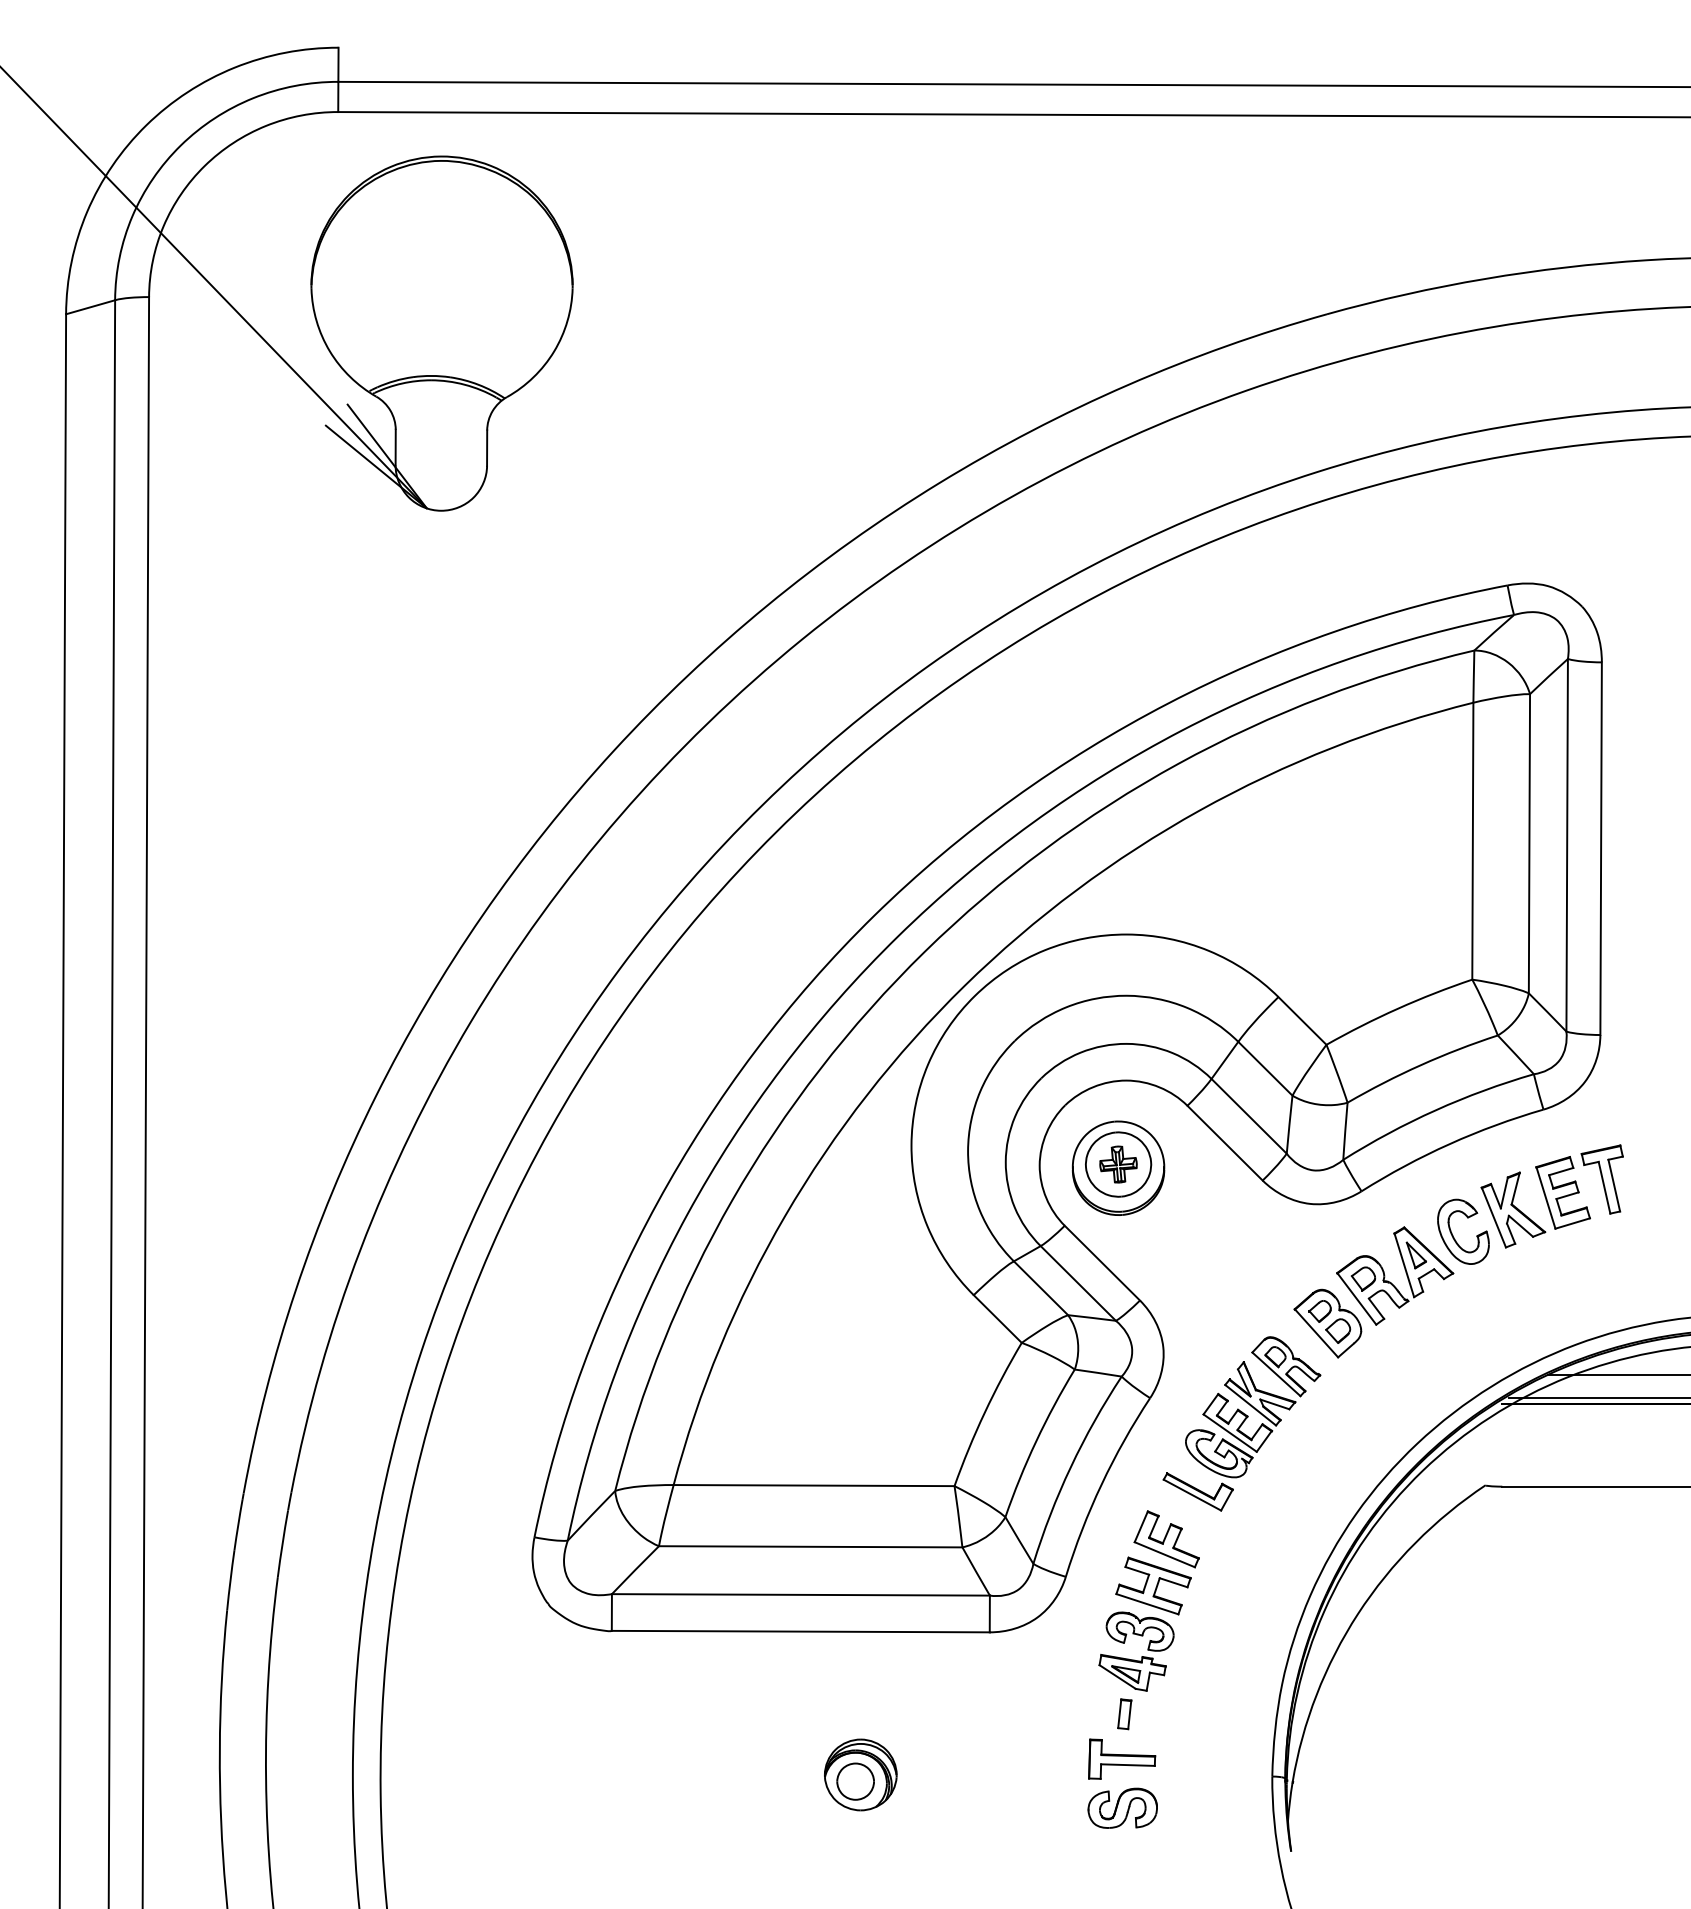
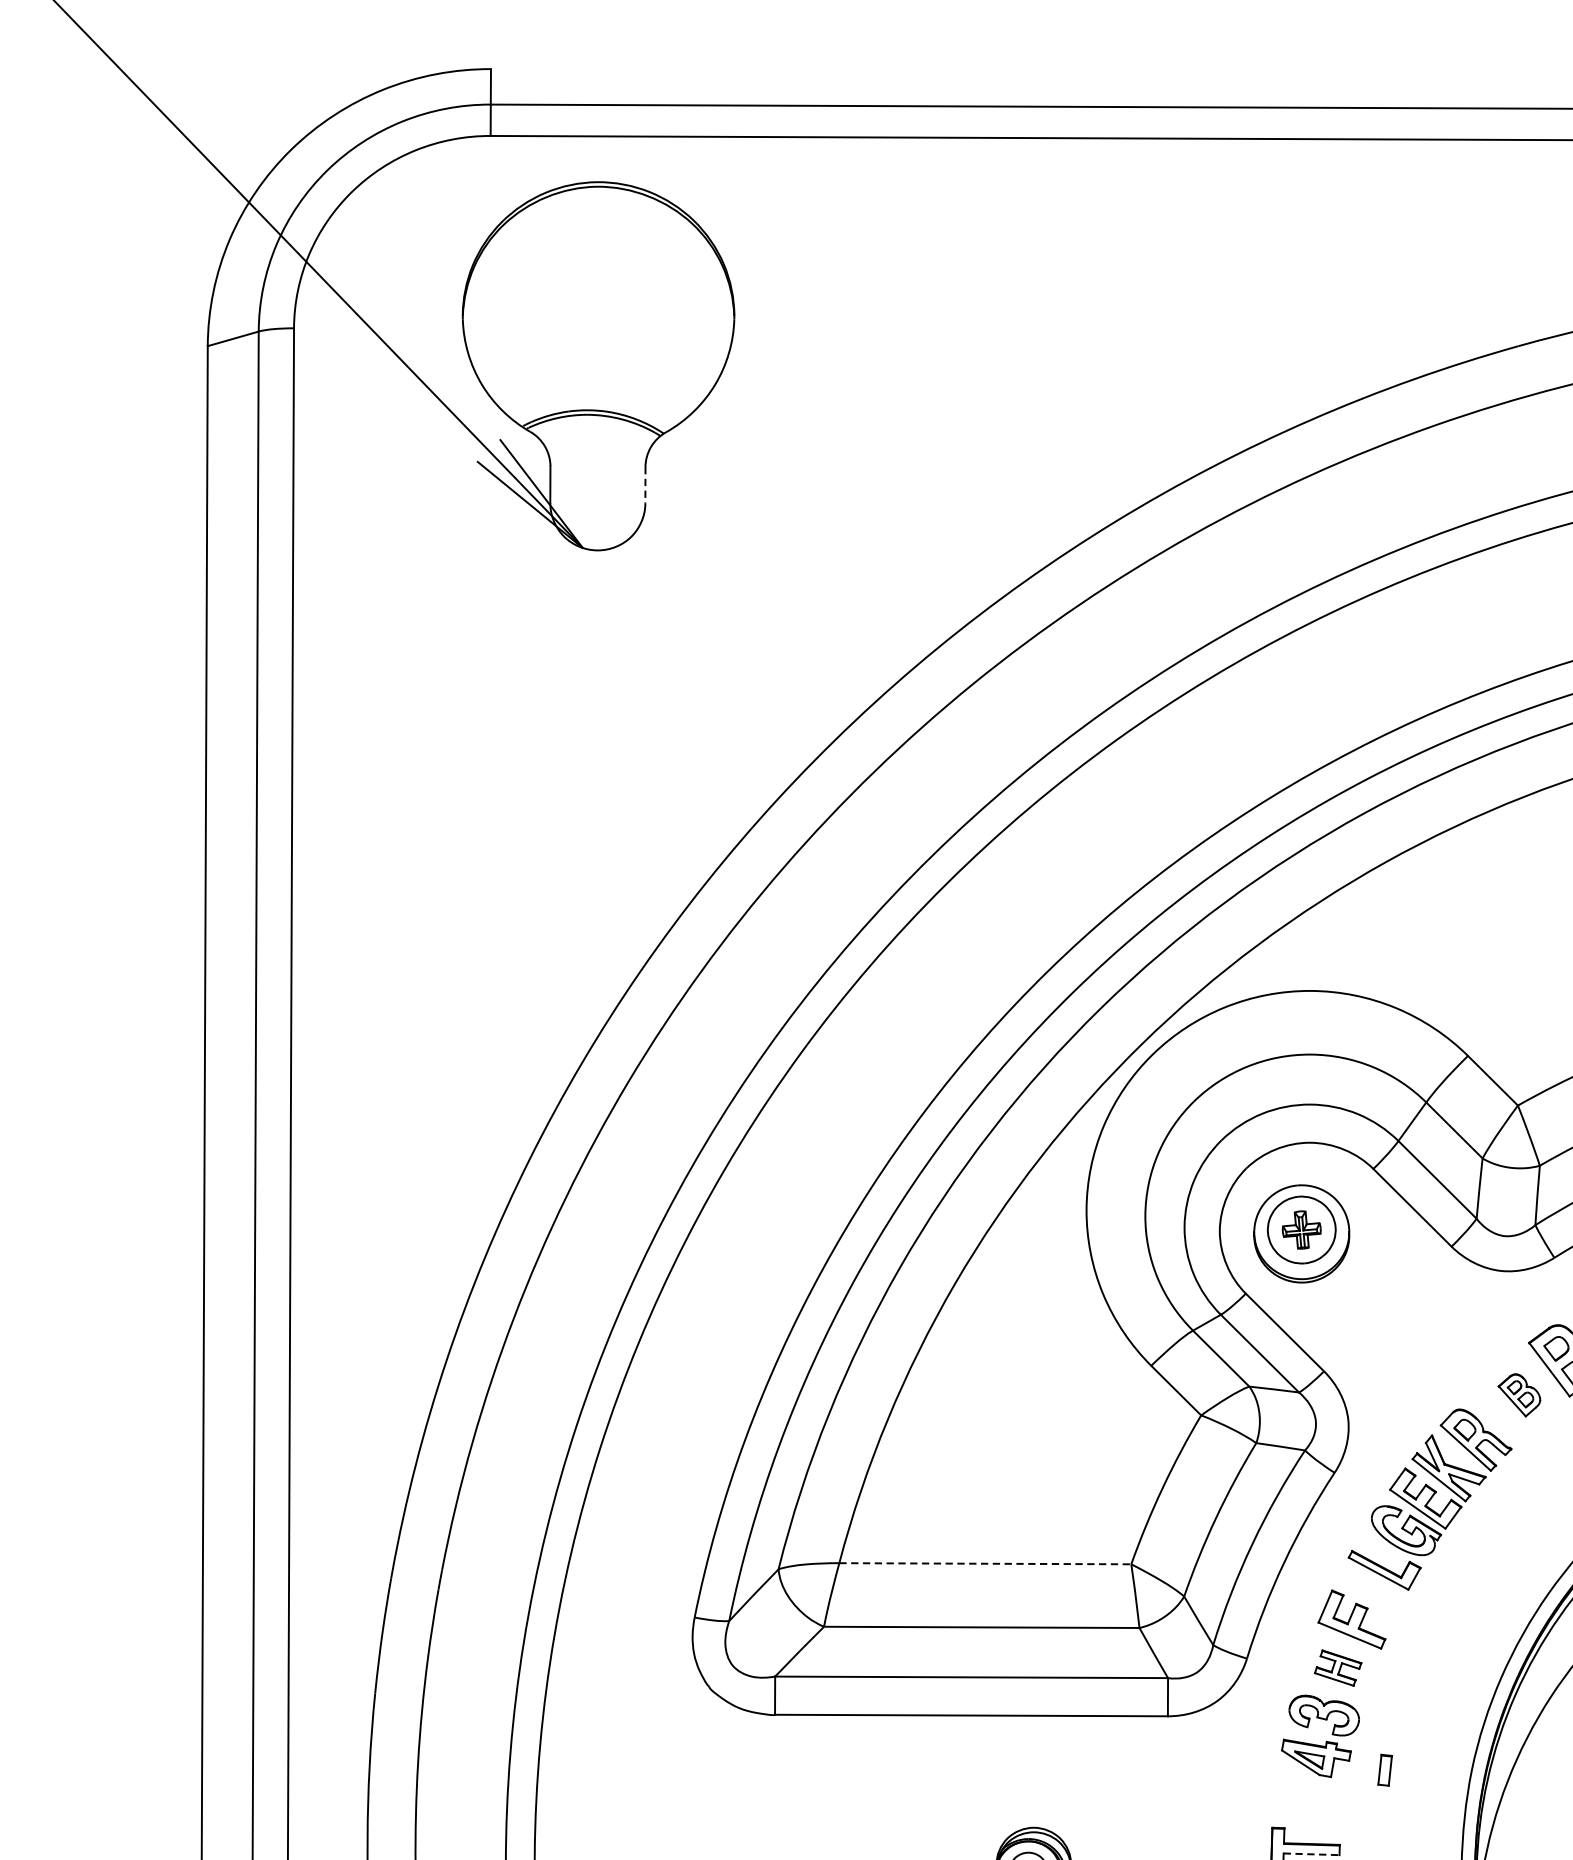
line: (487, 448) -> (645, 485), solid -> dashed
part: (1327, 1323) -> (1518, 1395), size x0.6
line: (814, 1485) -> (985, 1563), solid -> dashed
part: (1153, 1585) -> (1338, 1667), size x0.6
part: (1124, 1714) -> (1384, 1770), moved
line: (1127, 1765) -> (1311, 1854), solid -> dashed

